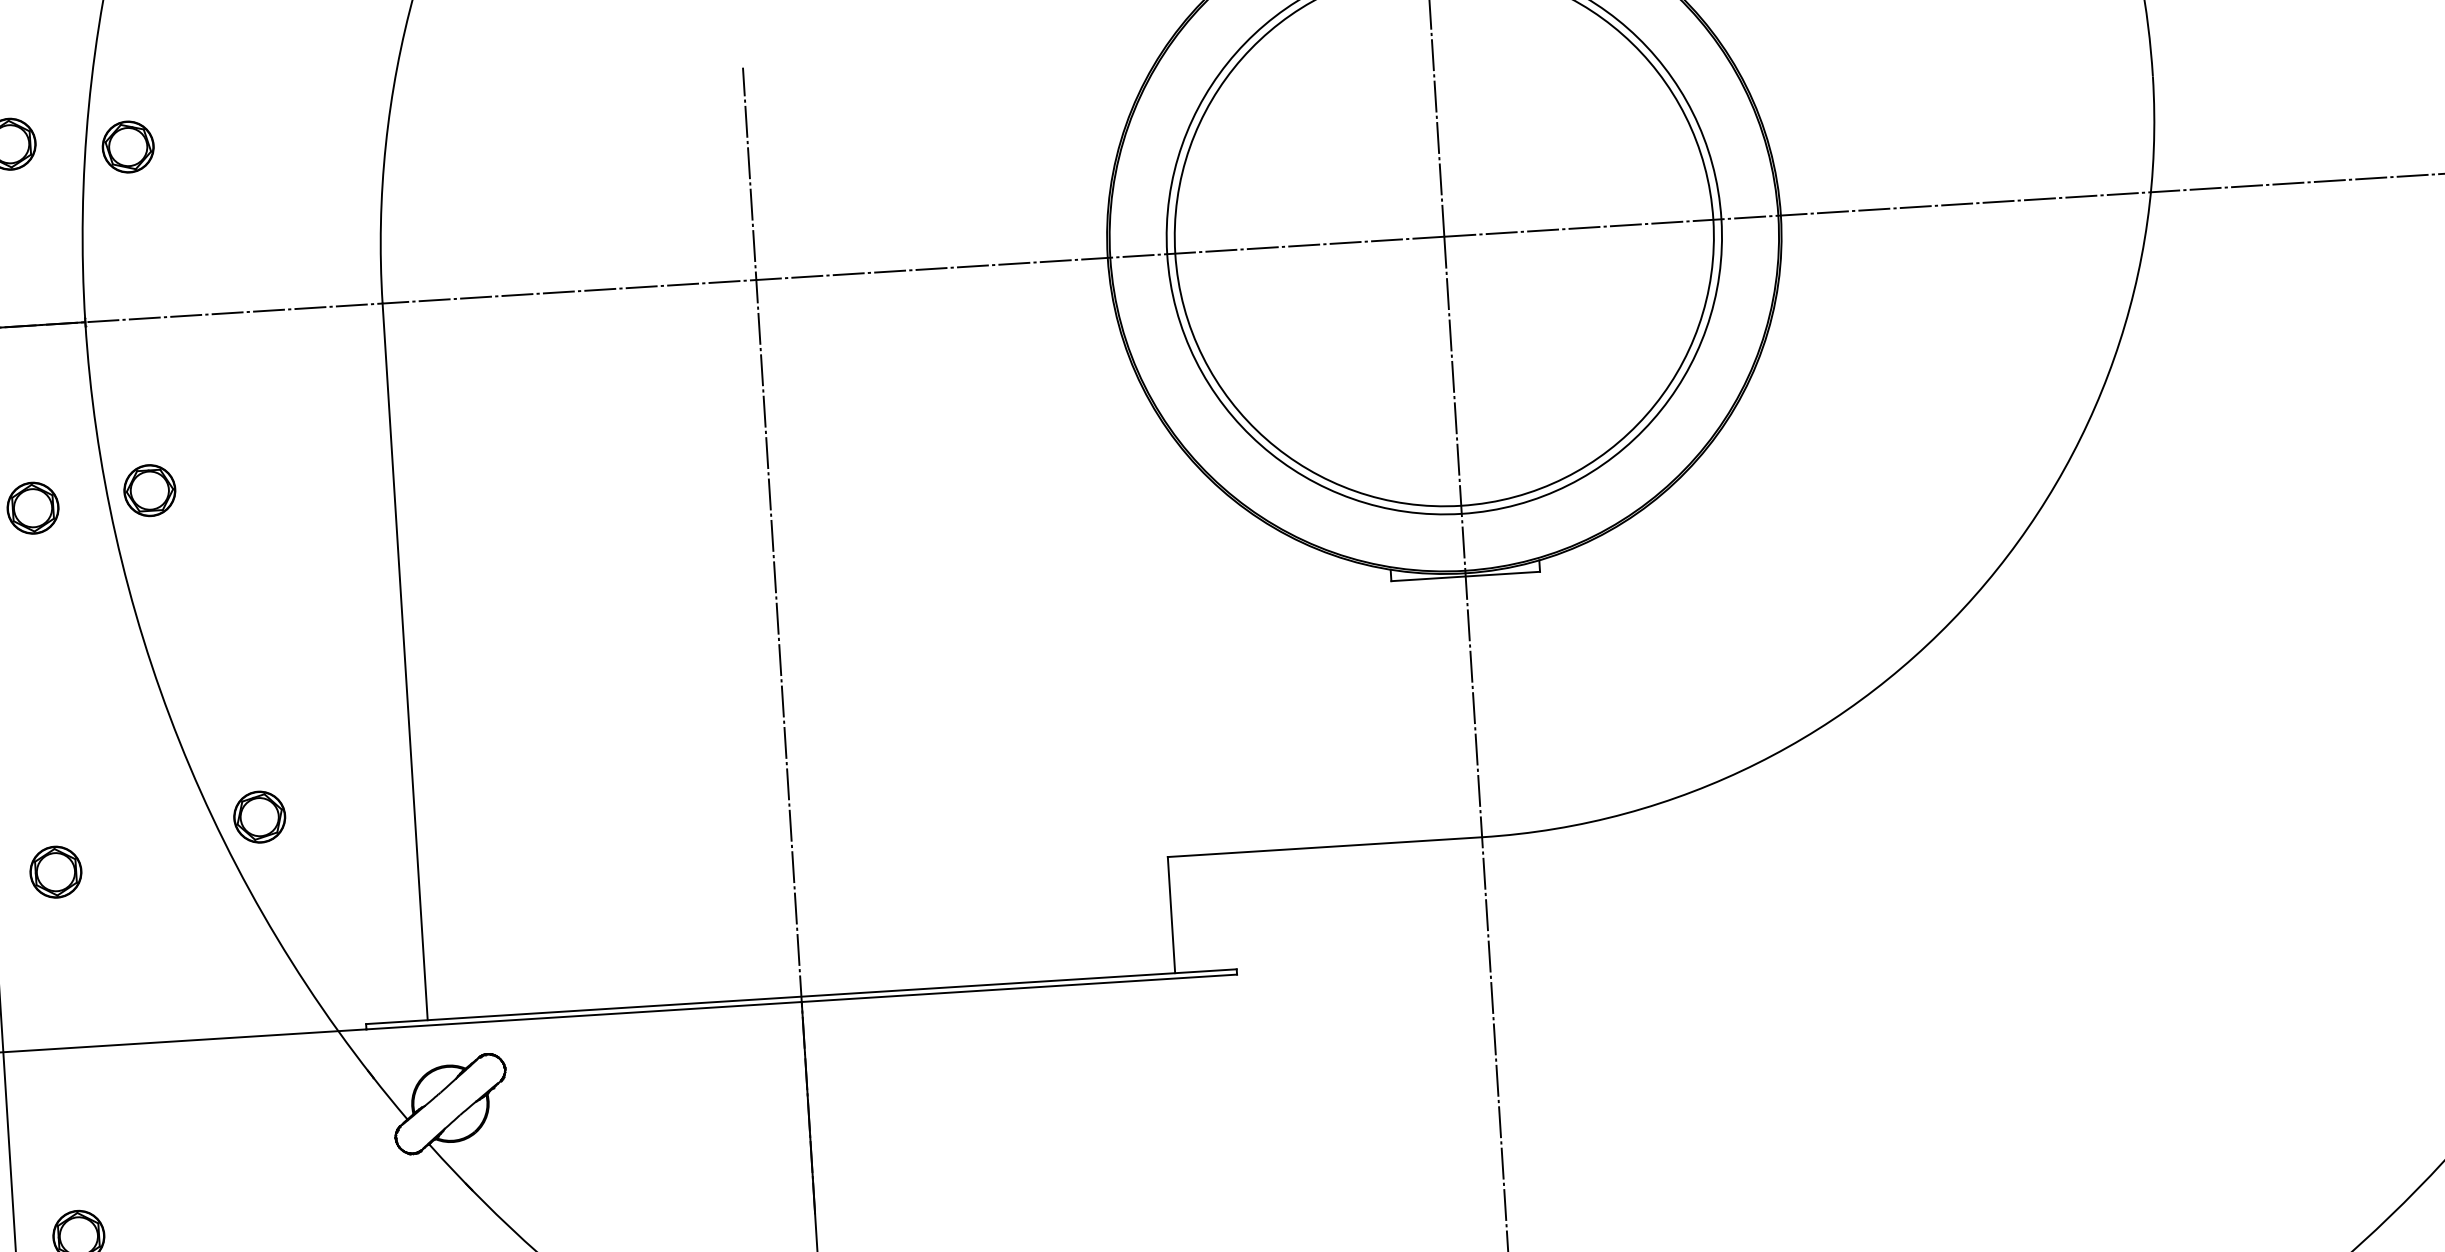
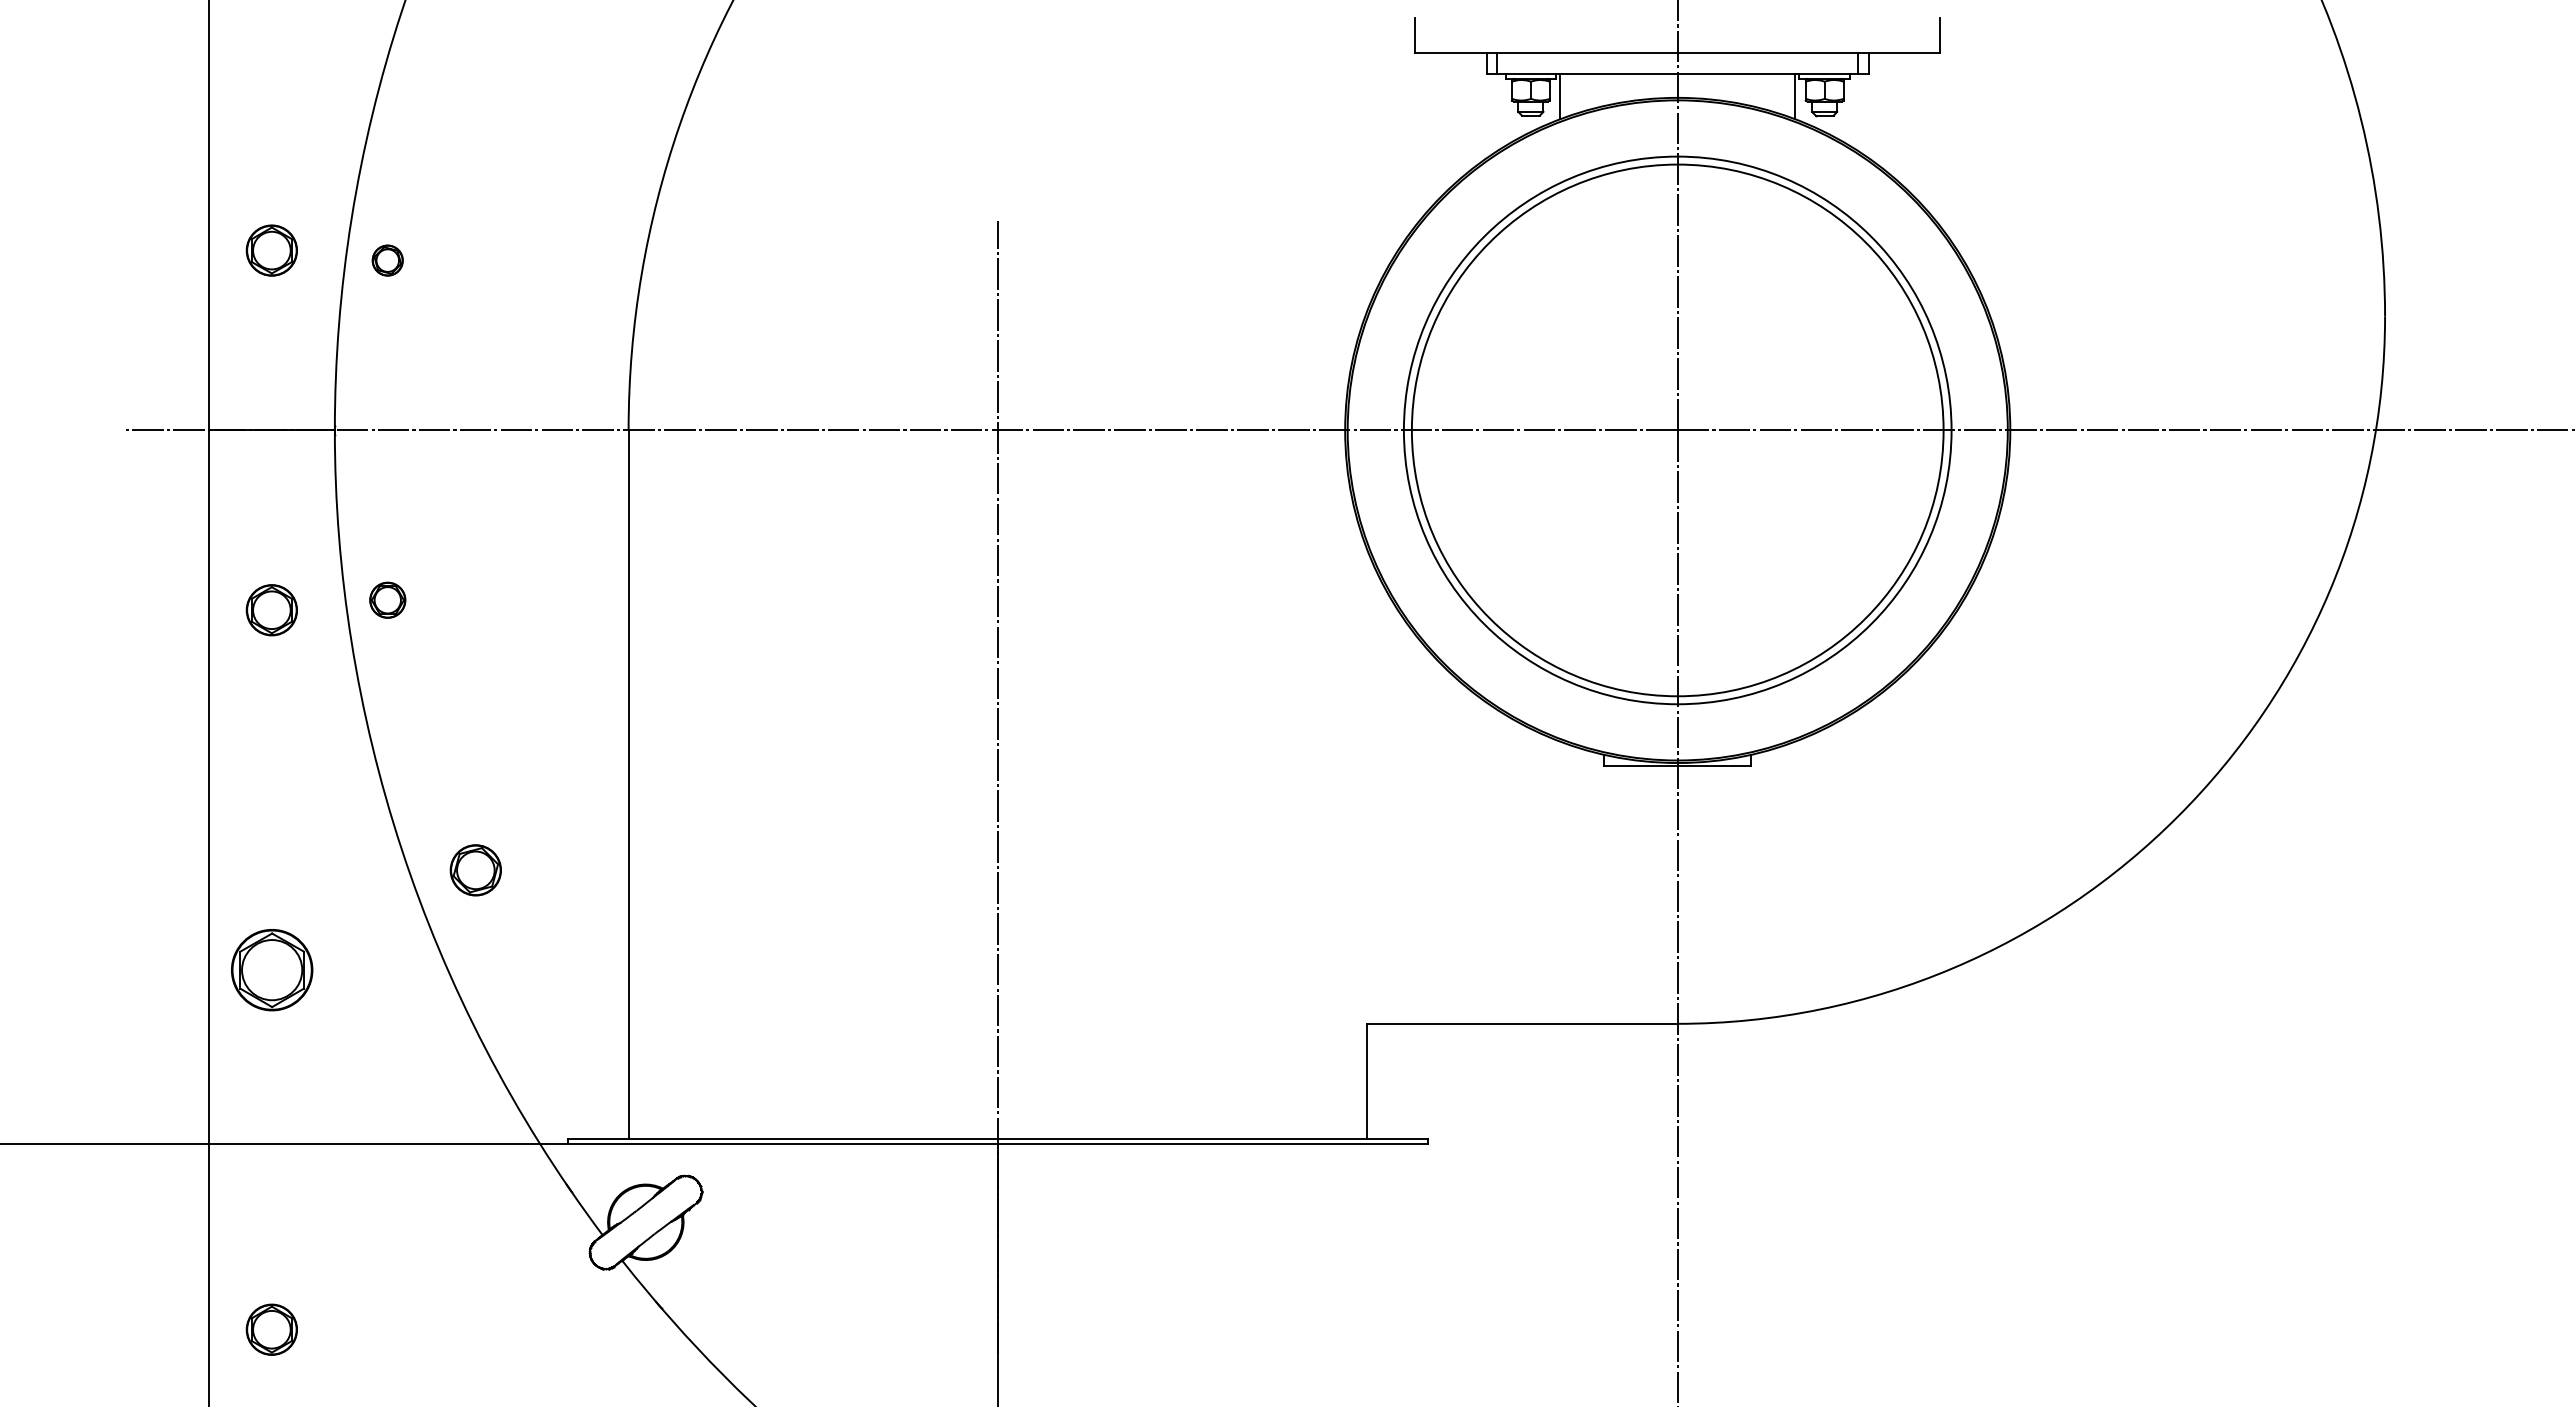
part: (127, 146) -> (387, 260), size x0.6
part: (149, 490) -> (387, 600), size x0.7
part: (259, 817) -> (475, 870), moved
part: (55, 871) -> (271, 969), size x1.6

